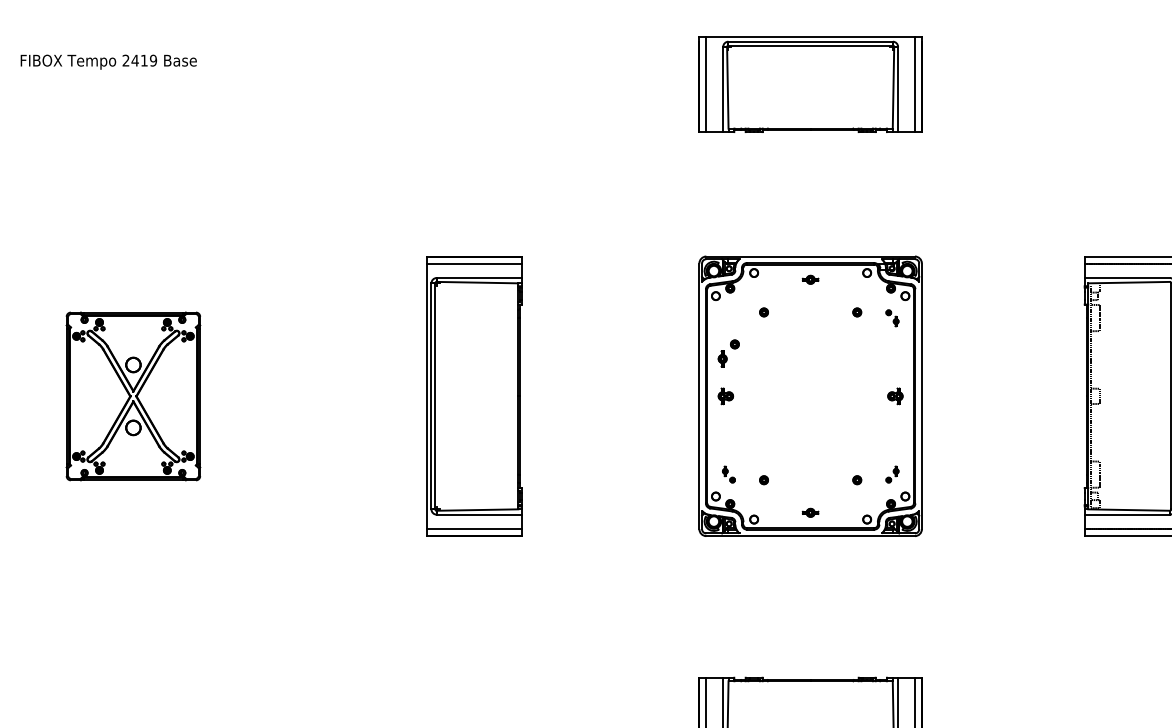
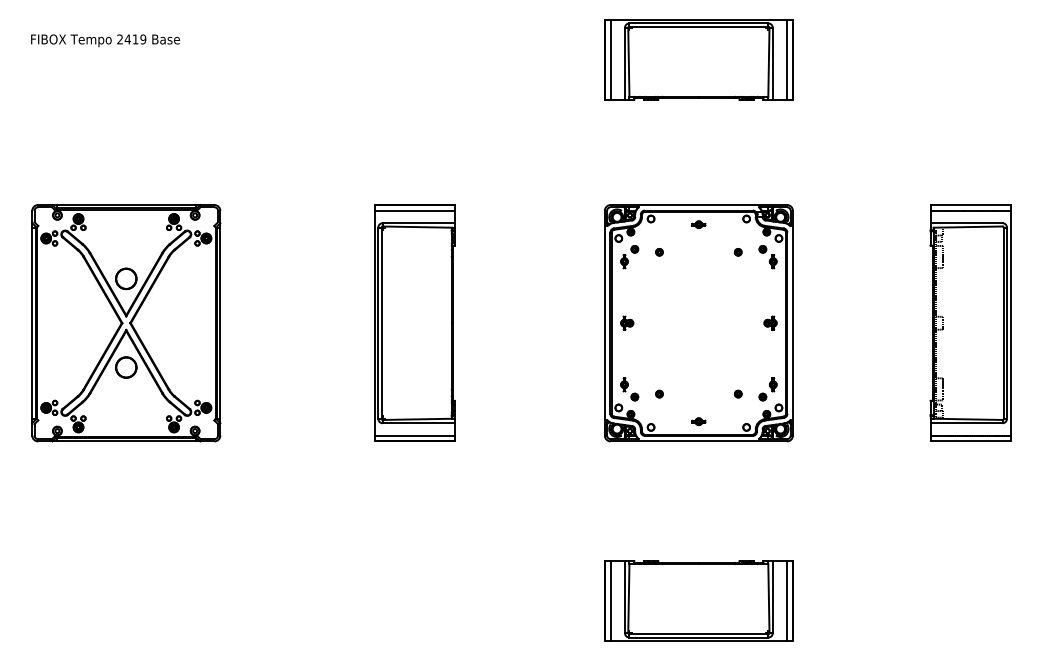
part: (891, 318) -> (767, 257), size x1.67
part: (728, 354) -> (629, 257), moved
part: (133, 396) -> (126, 323), size x1.67
part: (728, 474) -> (629, 389), size x1.67
part: (891, 474) -> (767, 389), size x1.67

